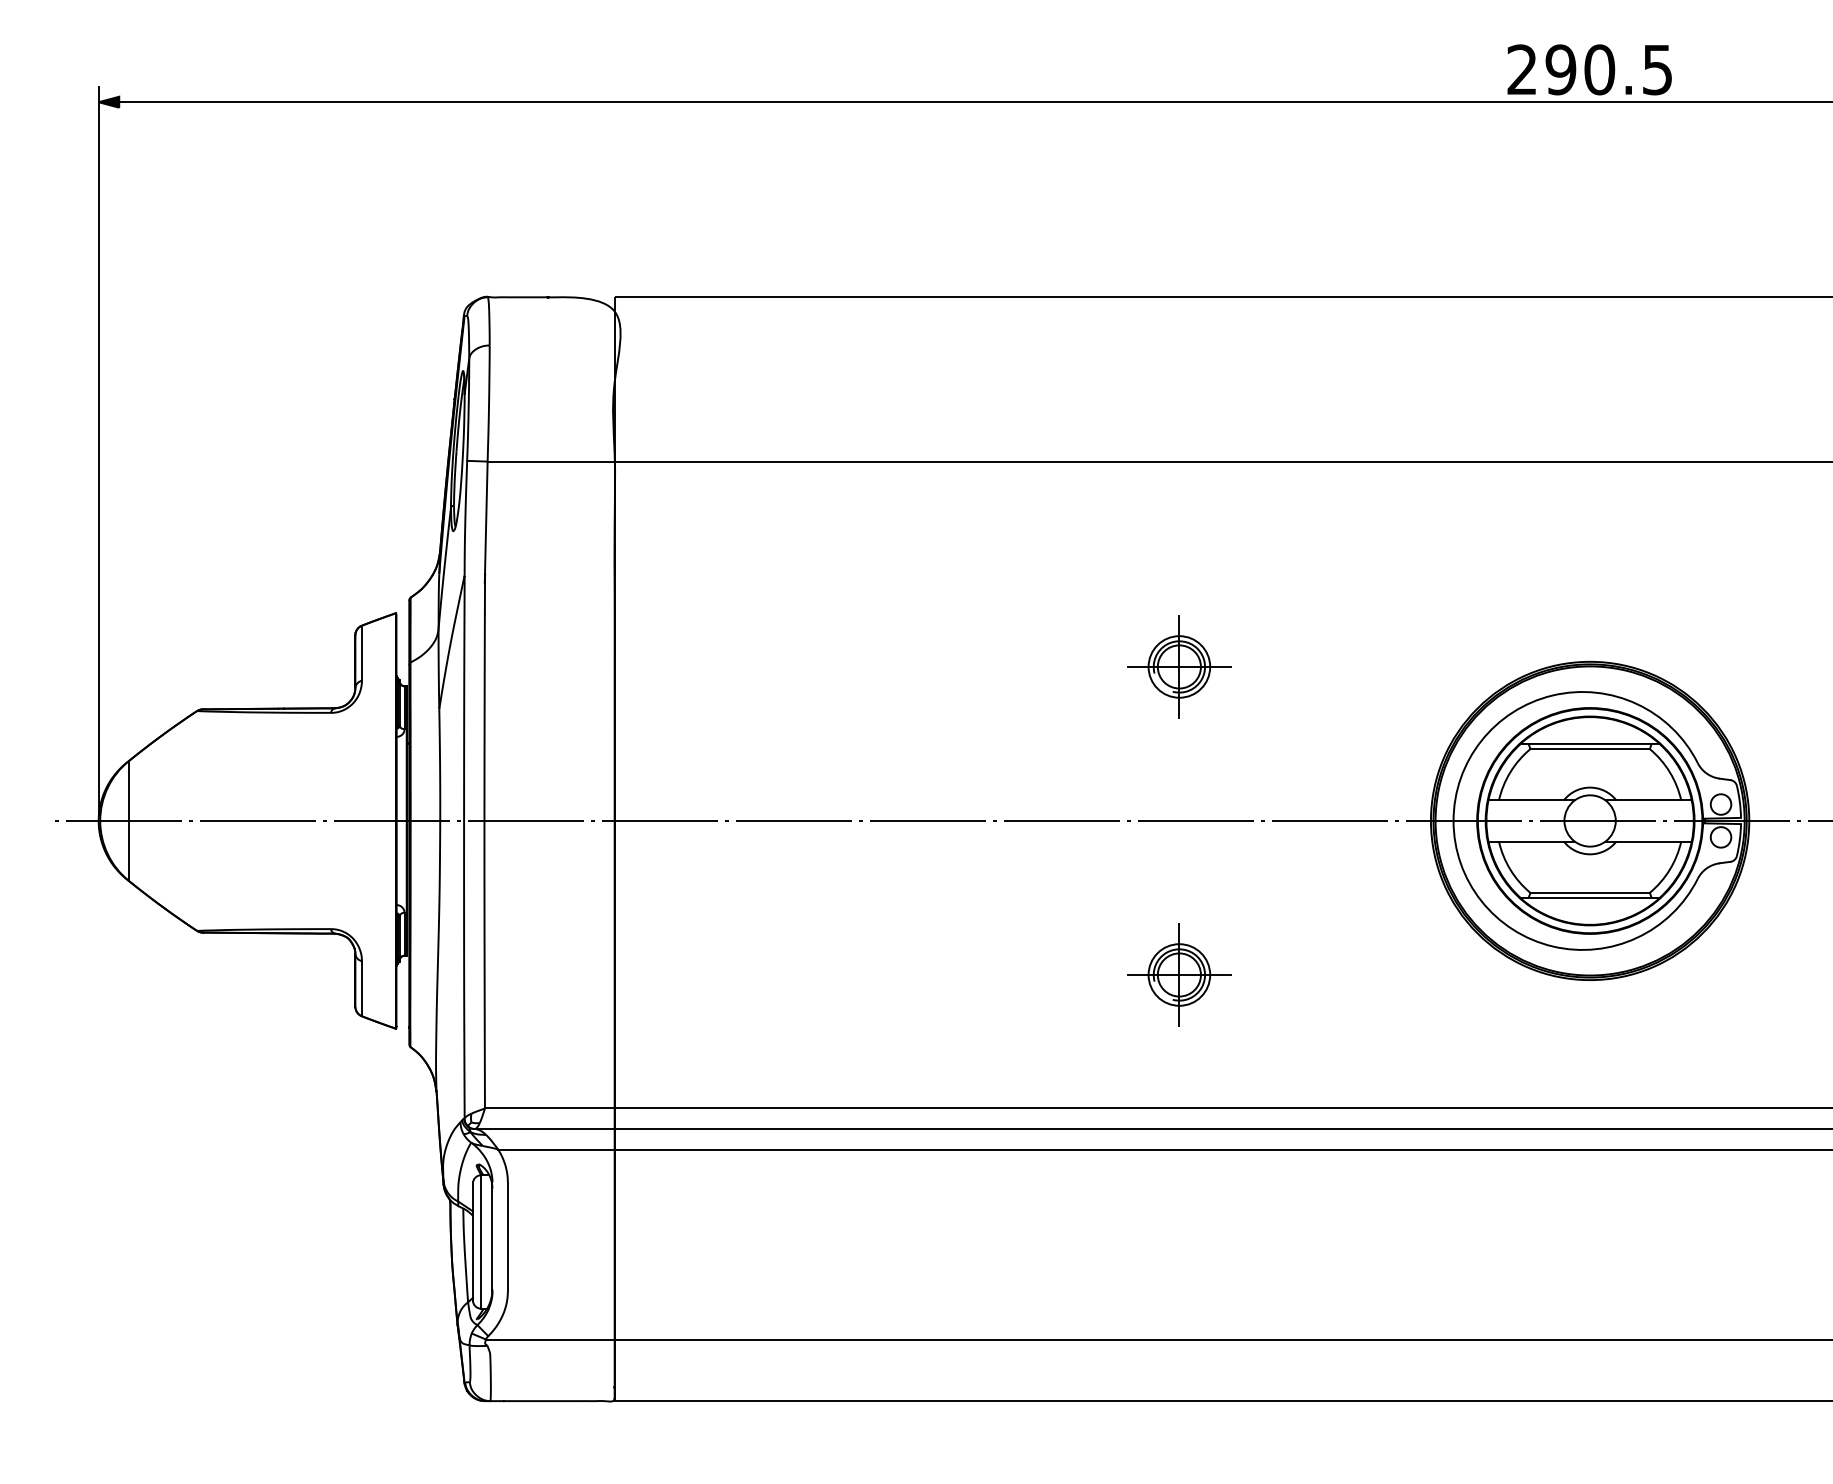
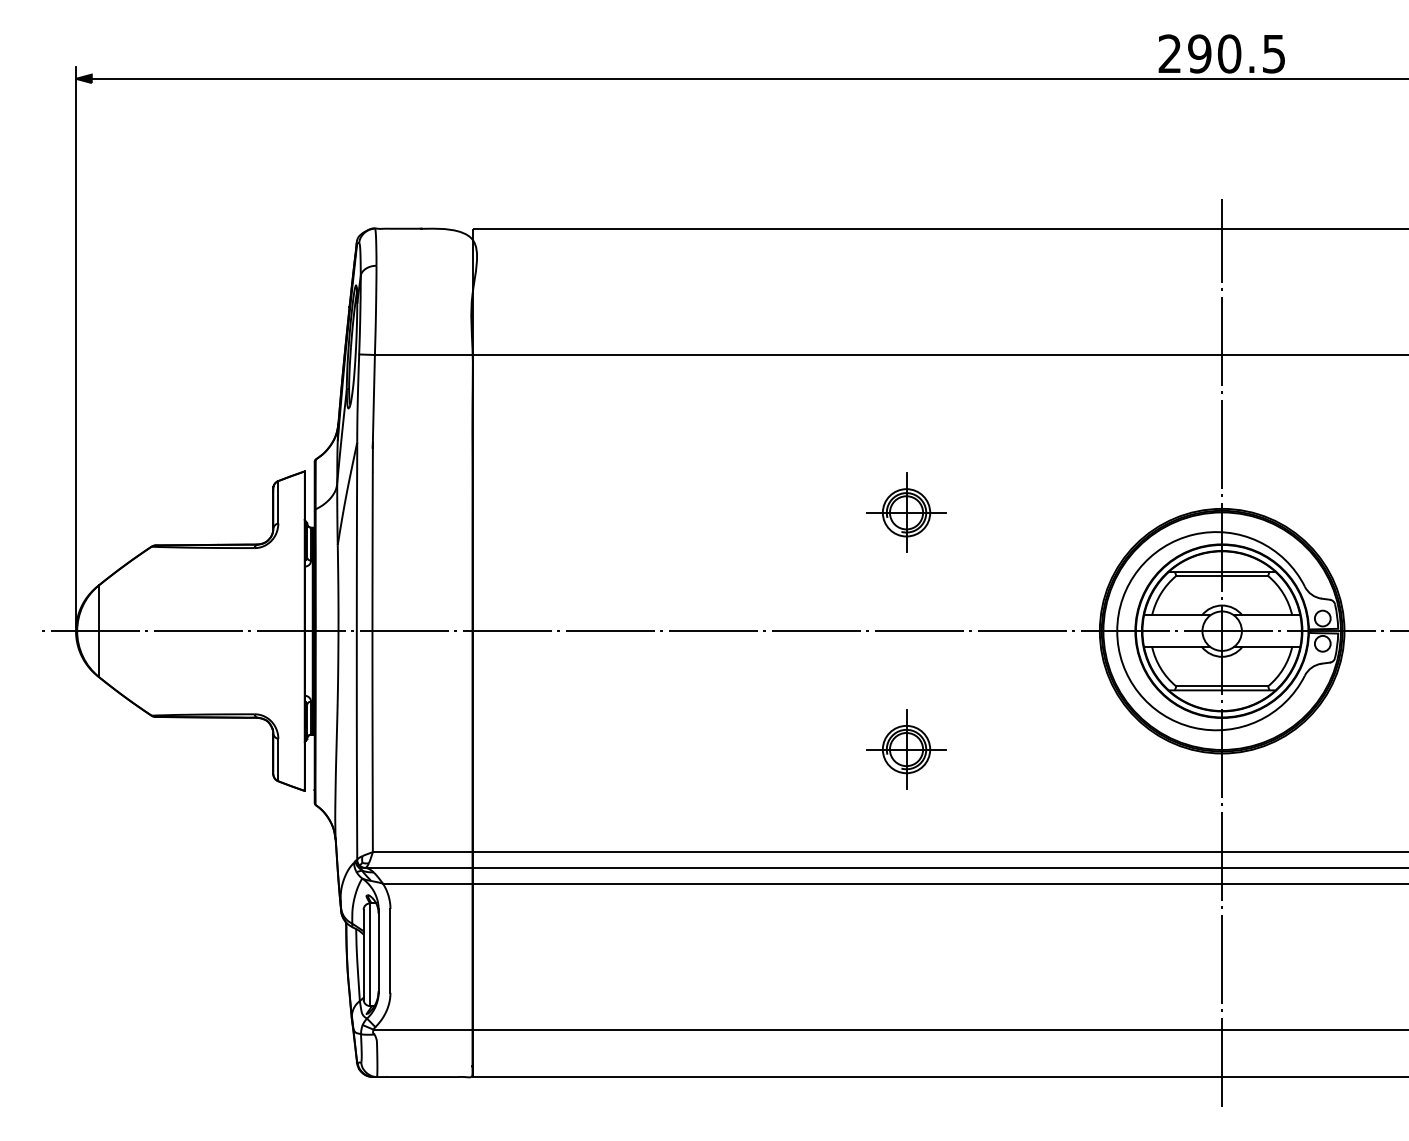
line: (1590, 848) -> (1222, 652), added

